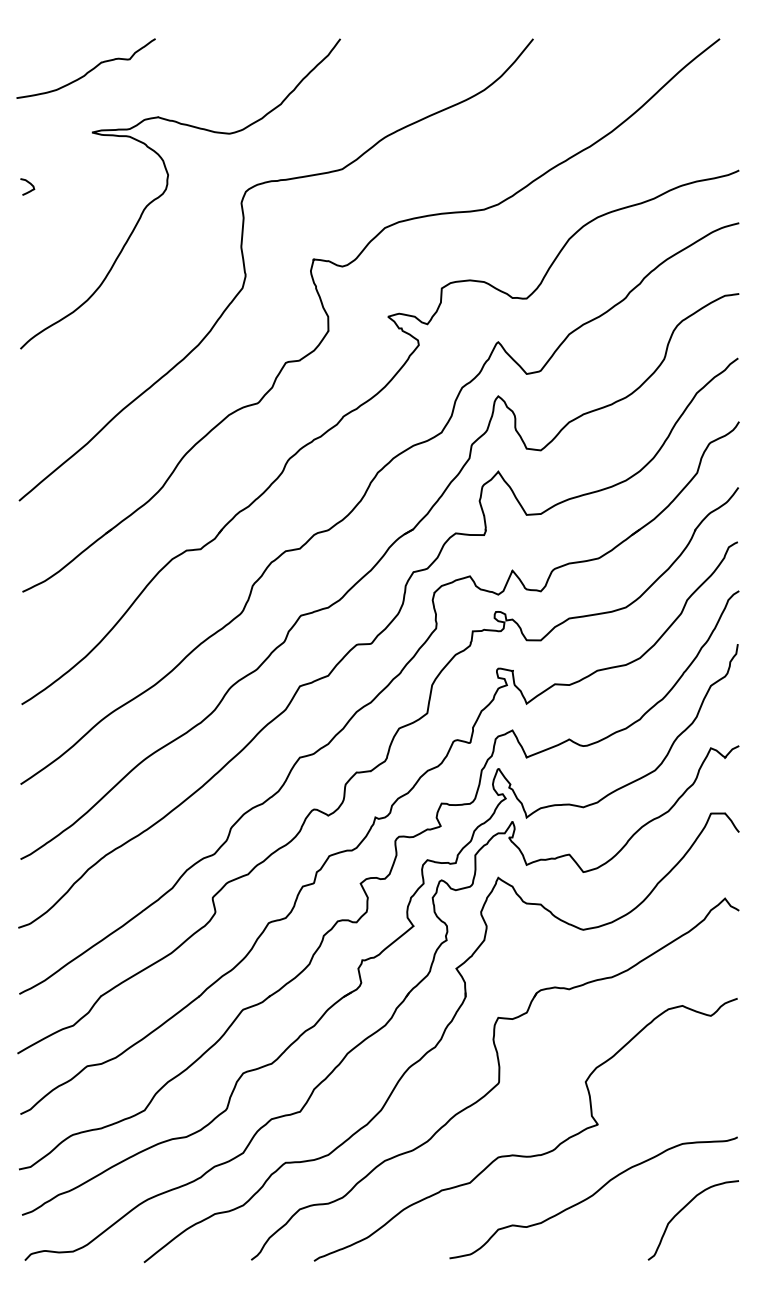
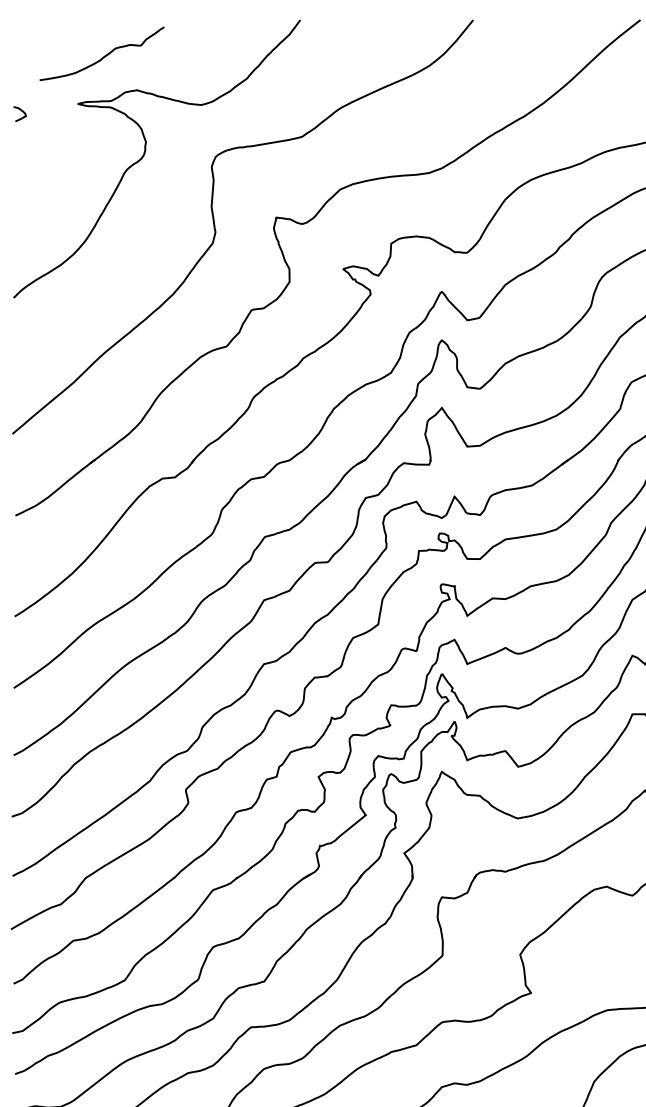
curve: (87, 71) -> (103, 56), moved
curve: (29, 184) -> (21, 111), moved

